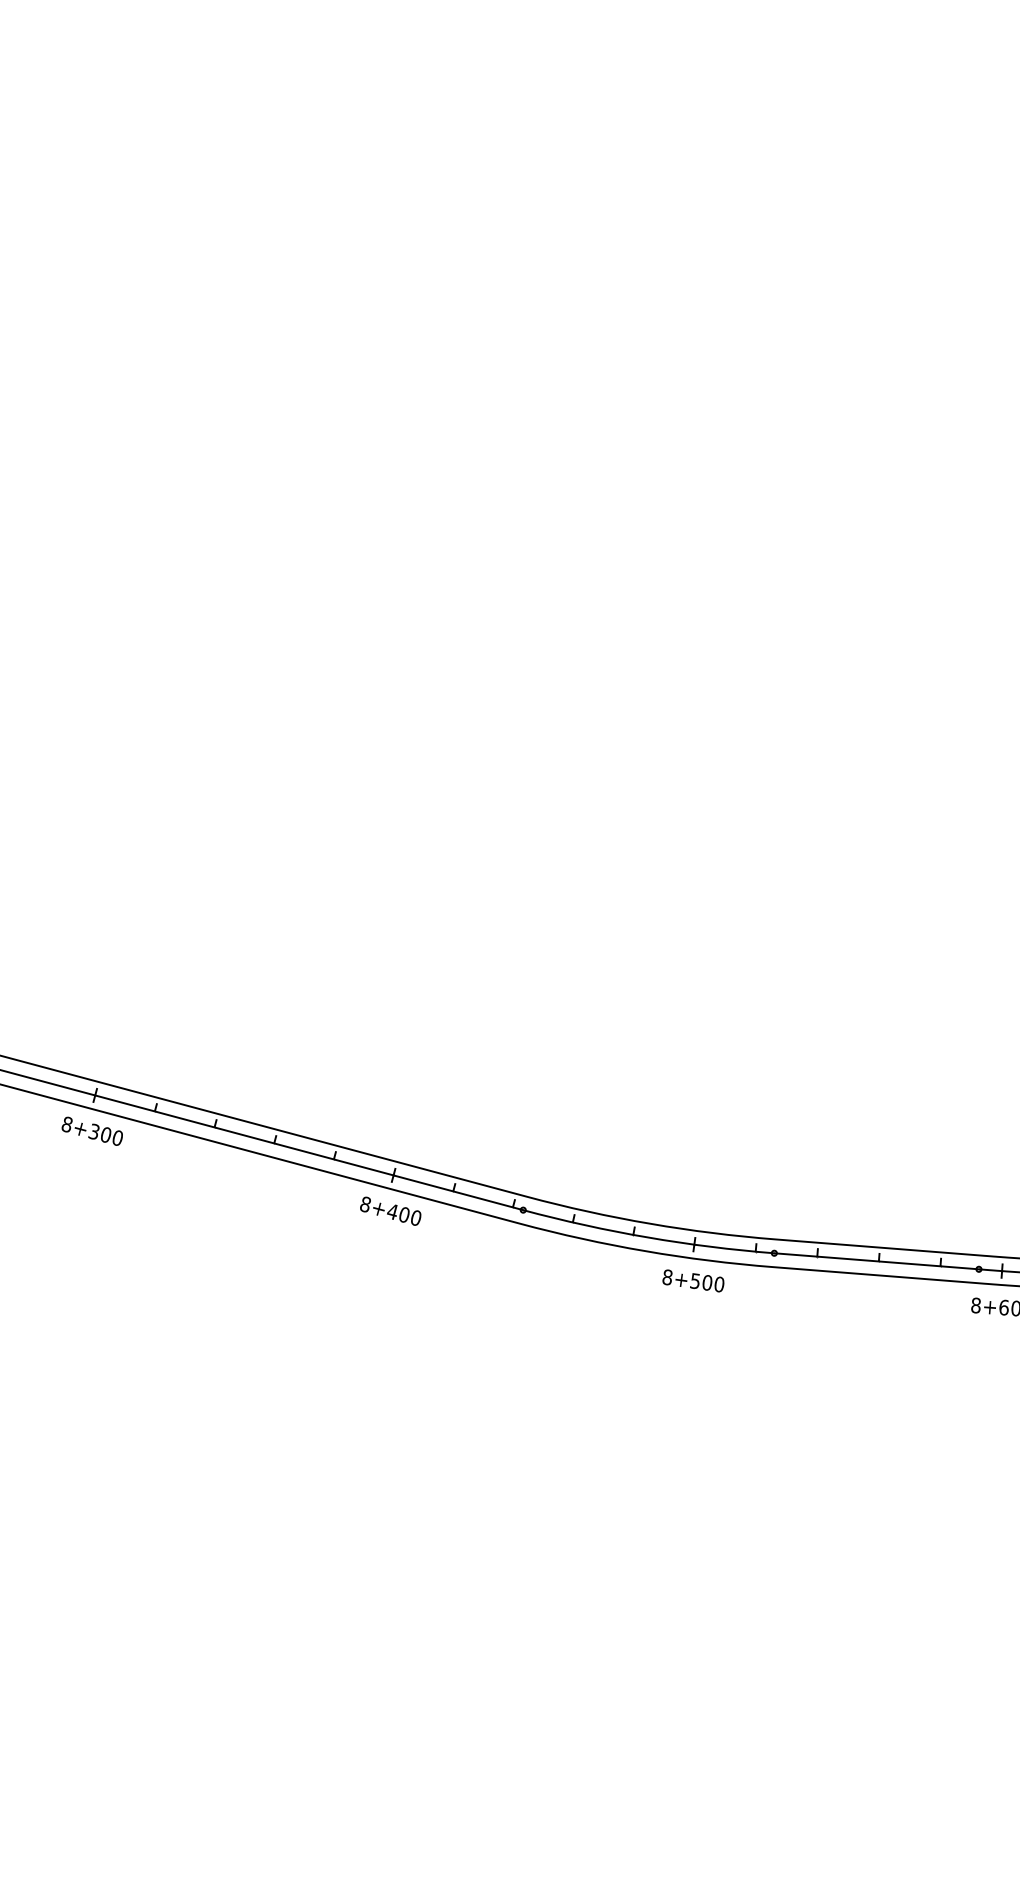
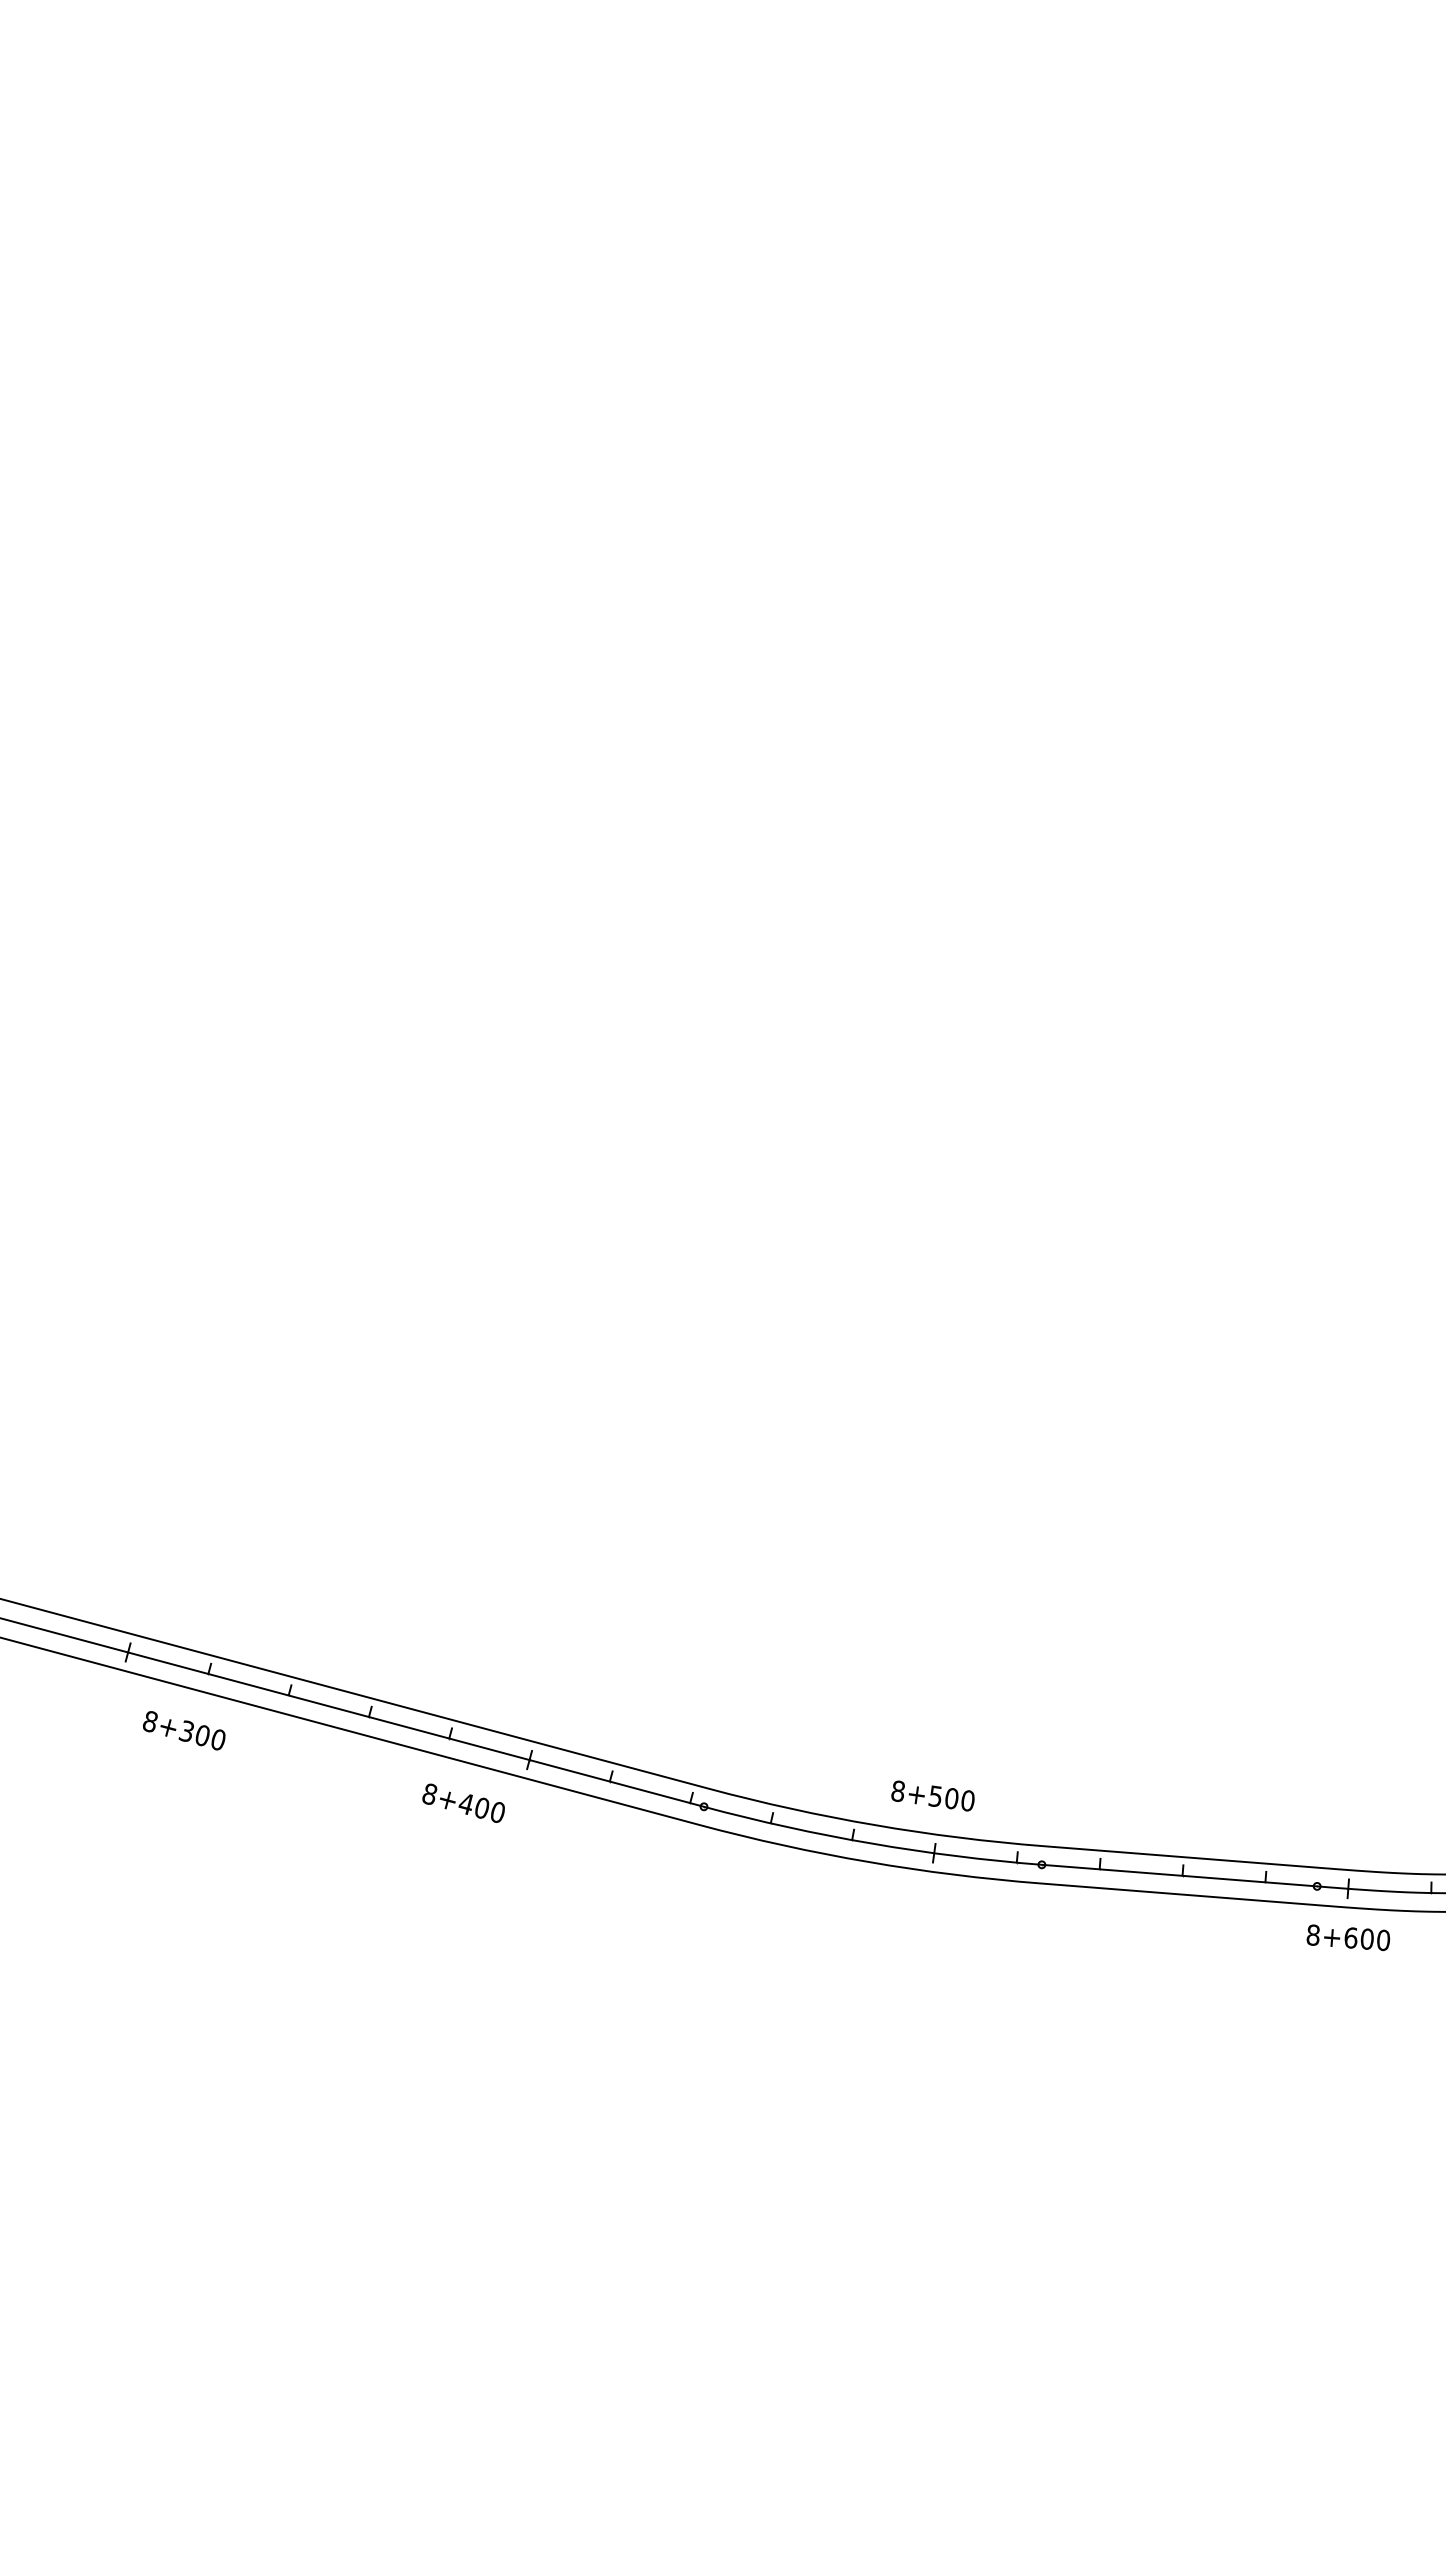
text: (92, 1131) -> (184, 1730), moved
text: (390, 1210) -> (463, 1802), moved
text: (693, 1280) -> (932, 1795), moved

